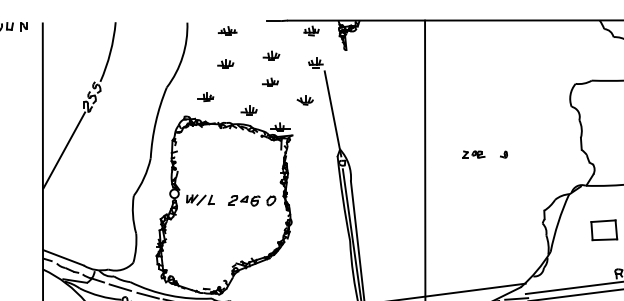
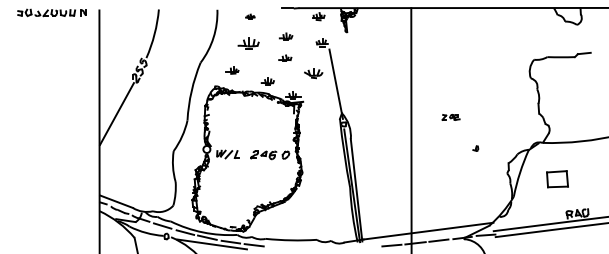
part: (227, 30) -> (250, 16), size x0.6
part: (225, 63) -> (248, 43), size x1.6
part: (305, 100) -> (313, 73), size x1.4
part: (503, 154) -> (475, 148), moved

